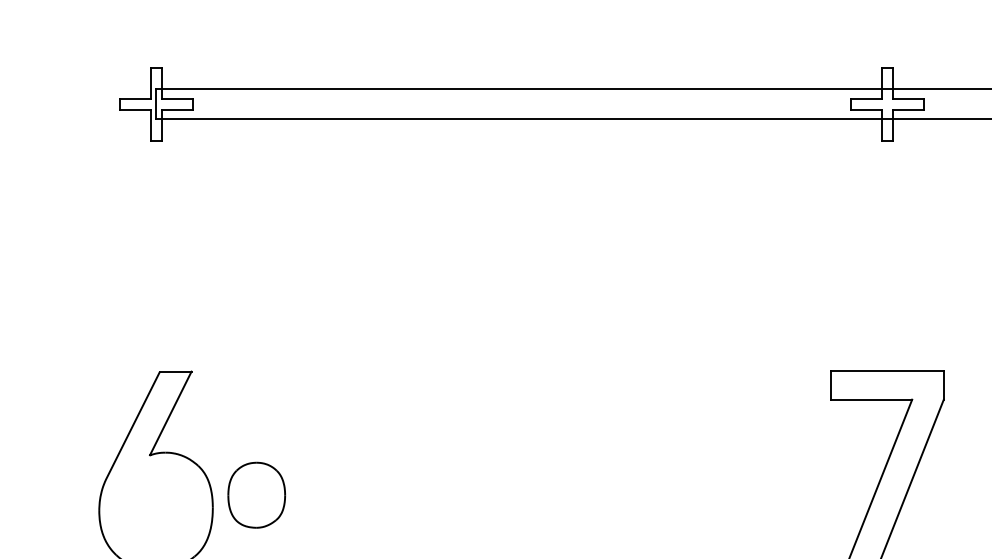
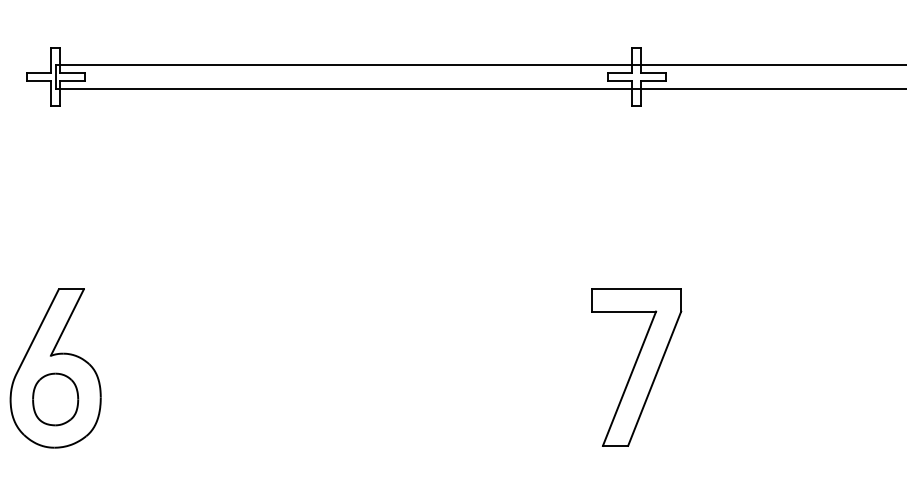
part: (256, 495) -> (55, 399), moved

